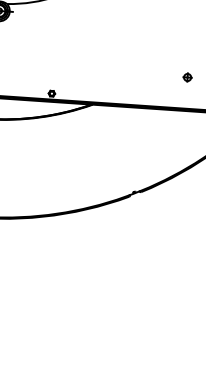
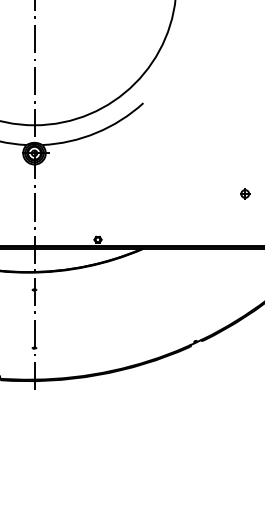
part: (187, 77) -> (245, 193), moved

